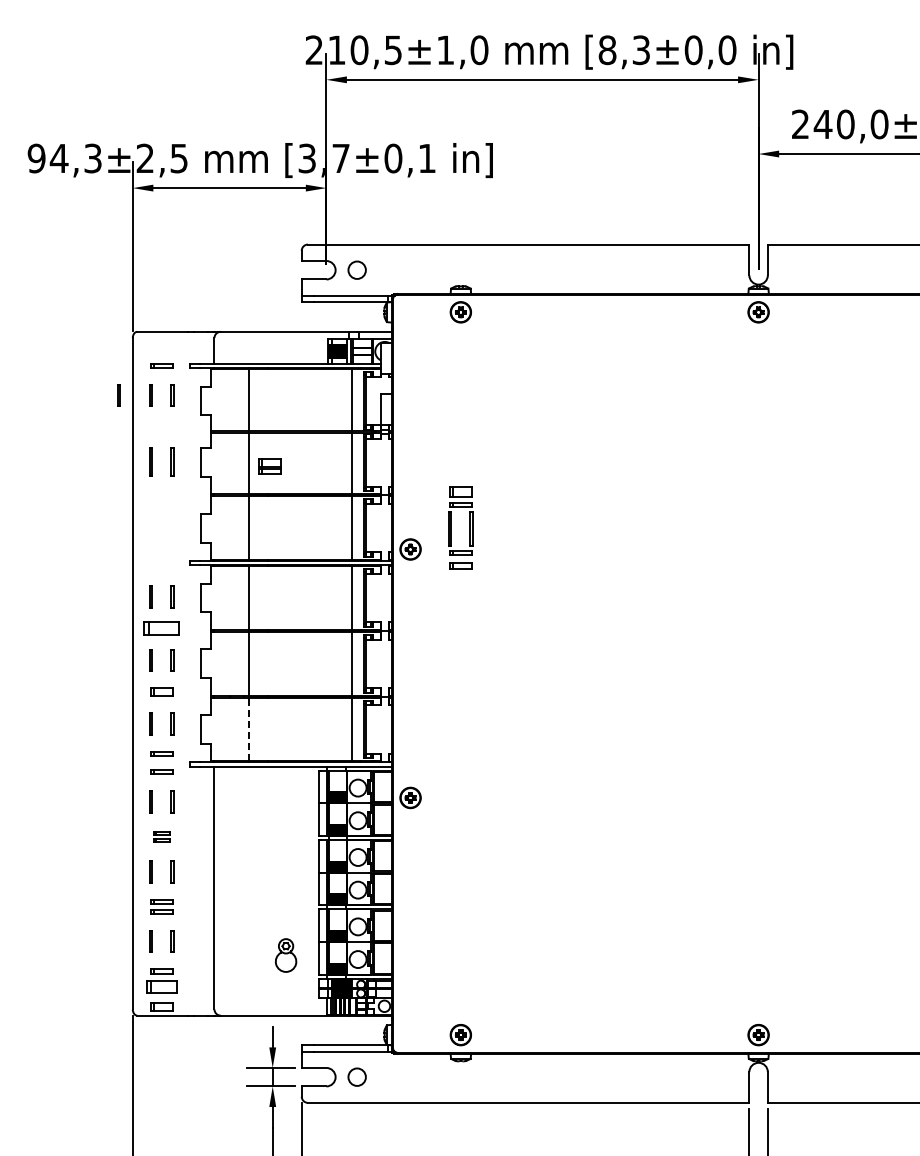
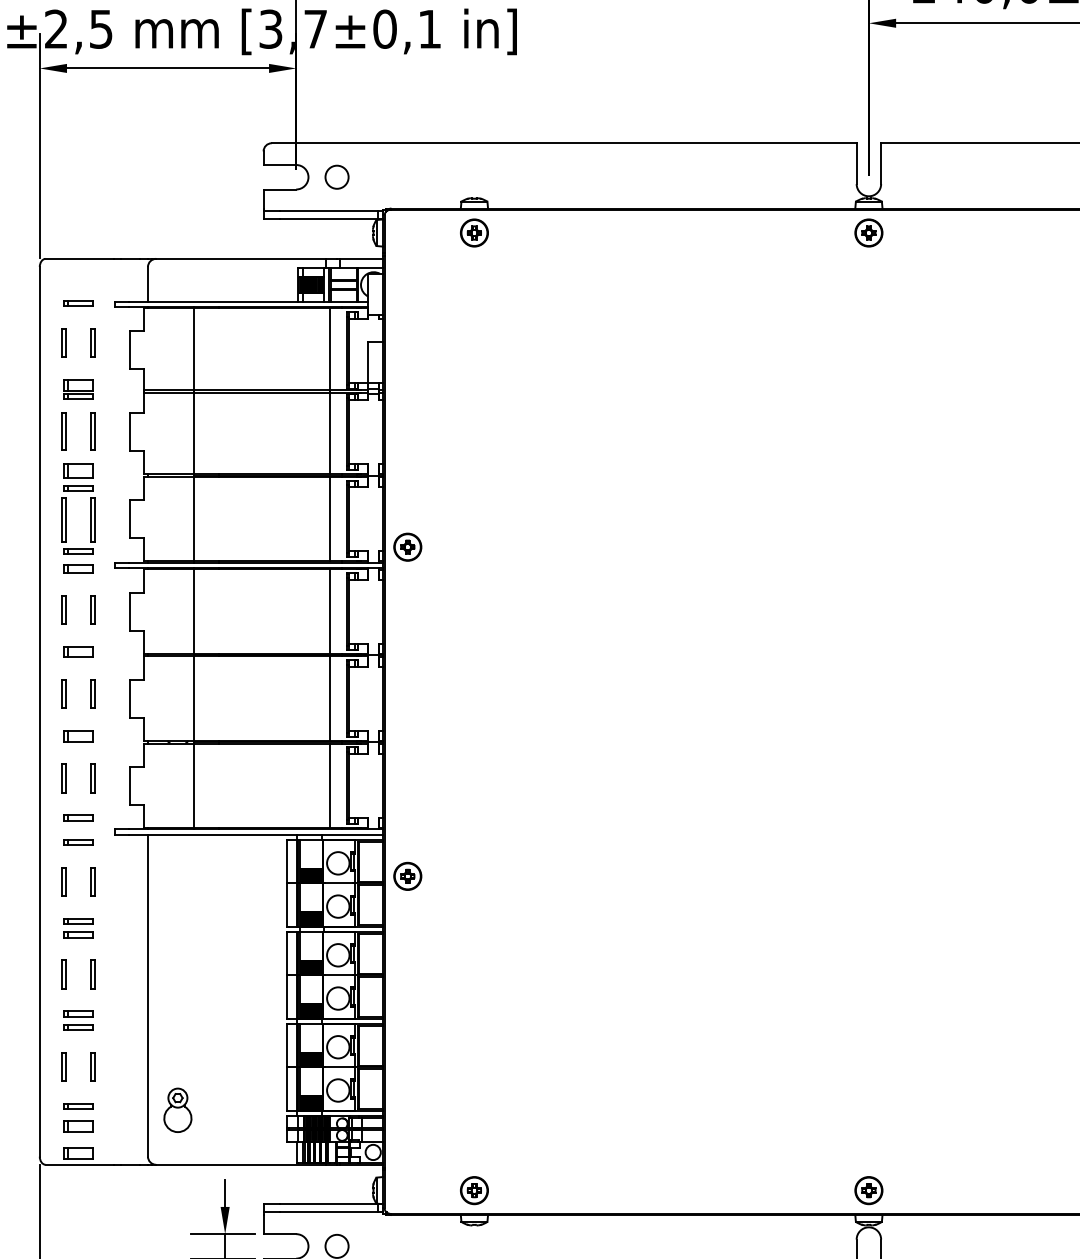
line: (118, 395) -> (20, 343), removed
part: (269, 466) -> (77, 389), moved
part: (451, 527) -> (65, 518), moved
part: (161, 628) -> (77, 651), size x0.62
line: (249, 729) -> (194, 785), dashed -> solid
part: (161, 836) -> (77, 927), size x1.43
part: (285, 955) -> (177, 1110), moved
part: (161, 986) -> (77, 1126), size x0.71

